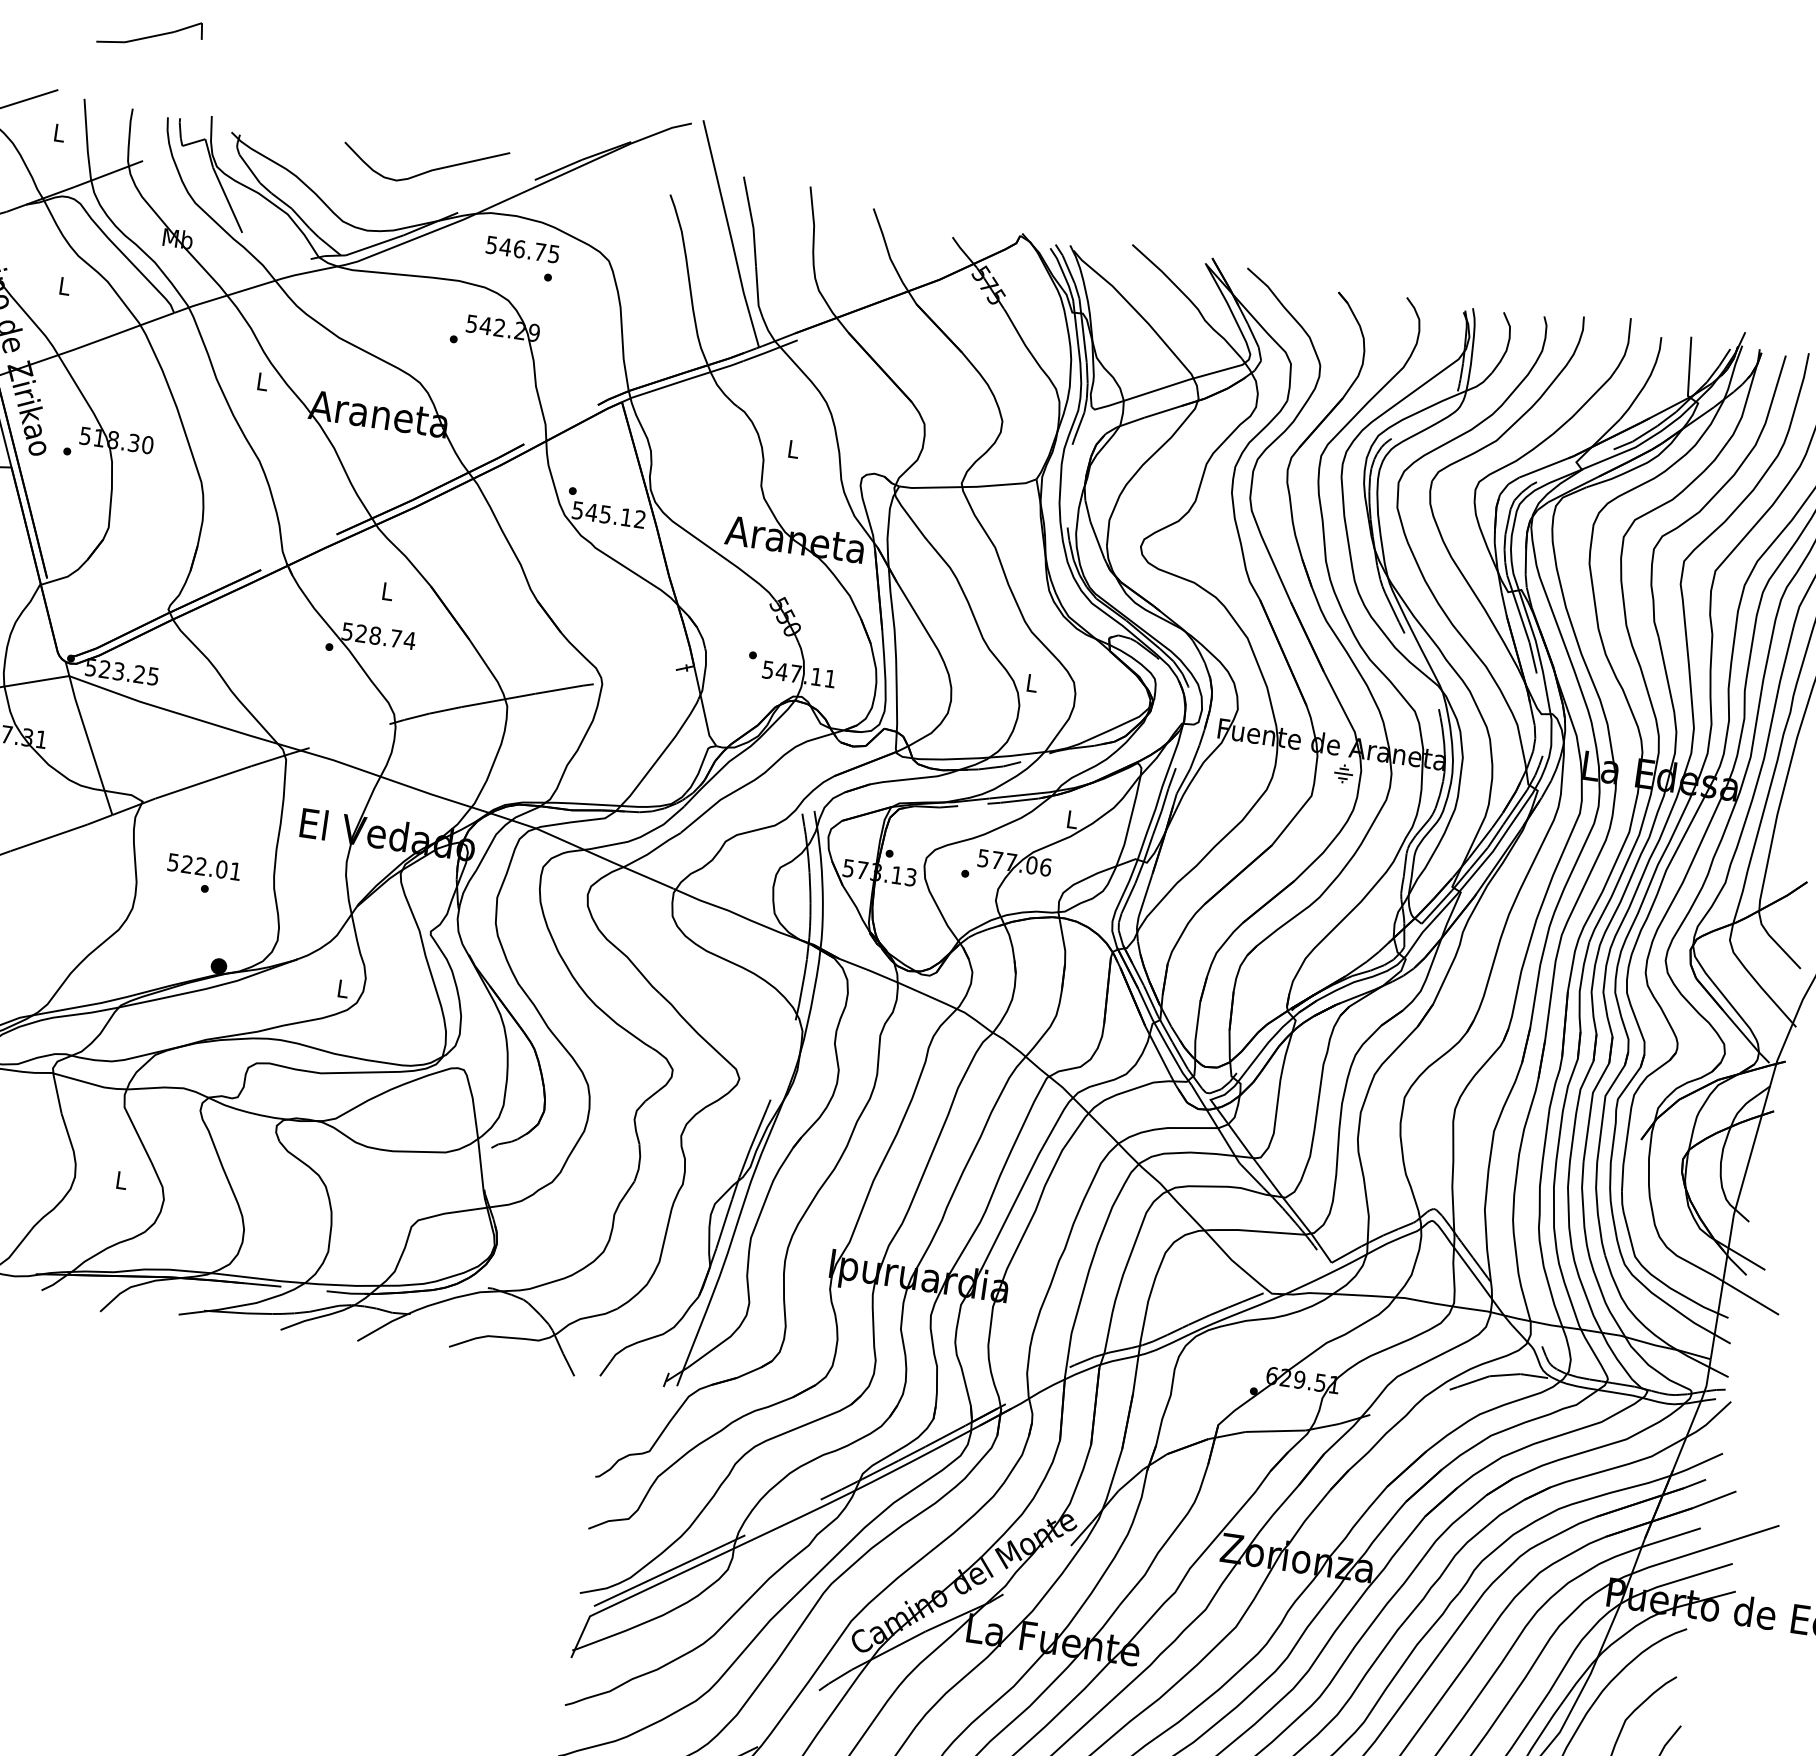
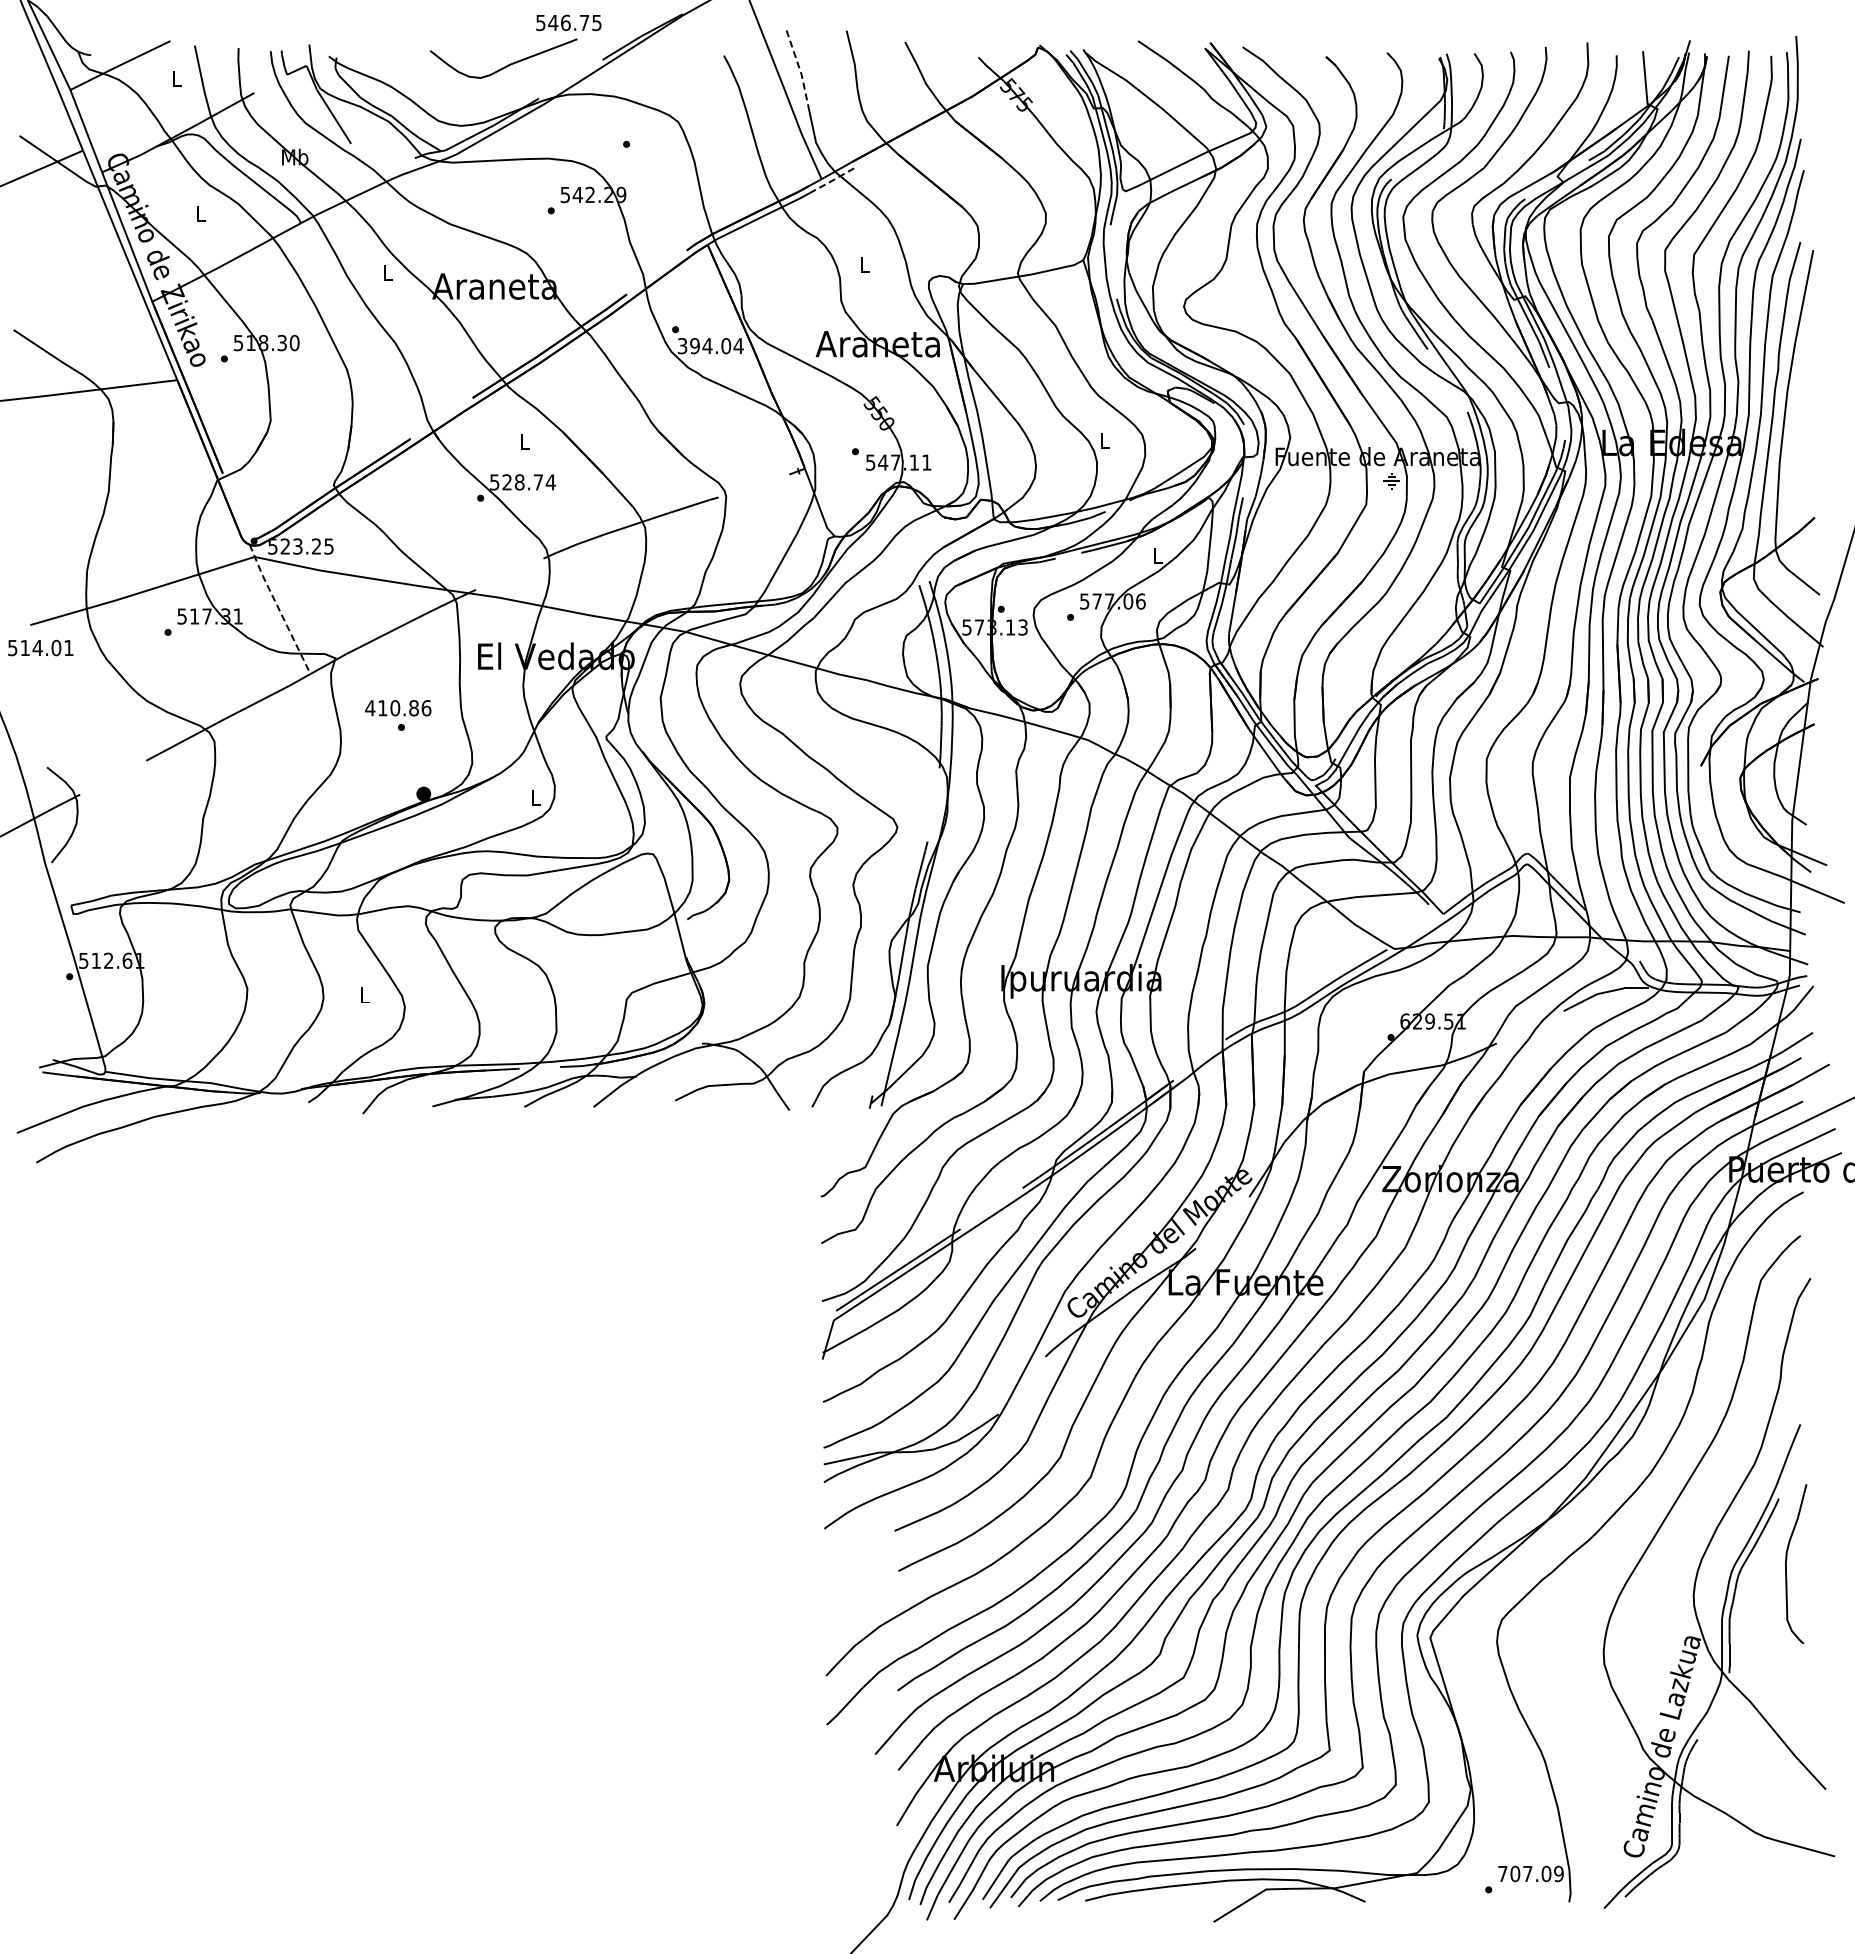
line: (751, 222) -> (799, 69), solid -> dashed
text: (522, 249) -> (568, 22), moved
line: (769, 351) -> (831, 181), solid -> dashed
text: (608, 515) -> (710, 346), 545.12 -> 394.04
line: (88, 738) -> (279, 609), solid -> dashed
text: (204, 867) -> (398, 708), 522.01 -> 410.86

